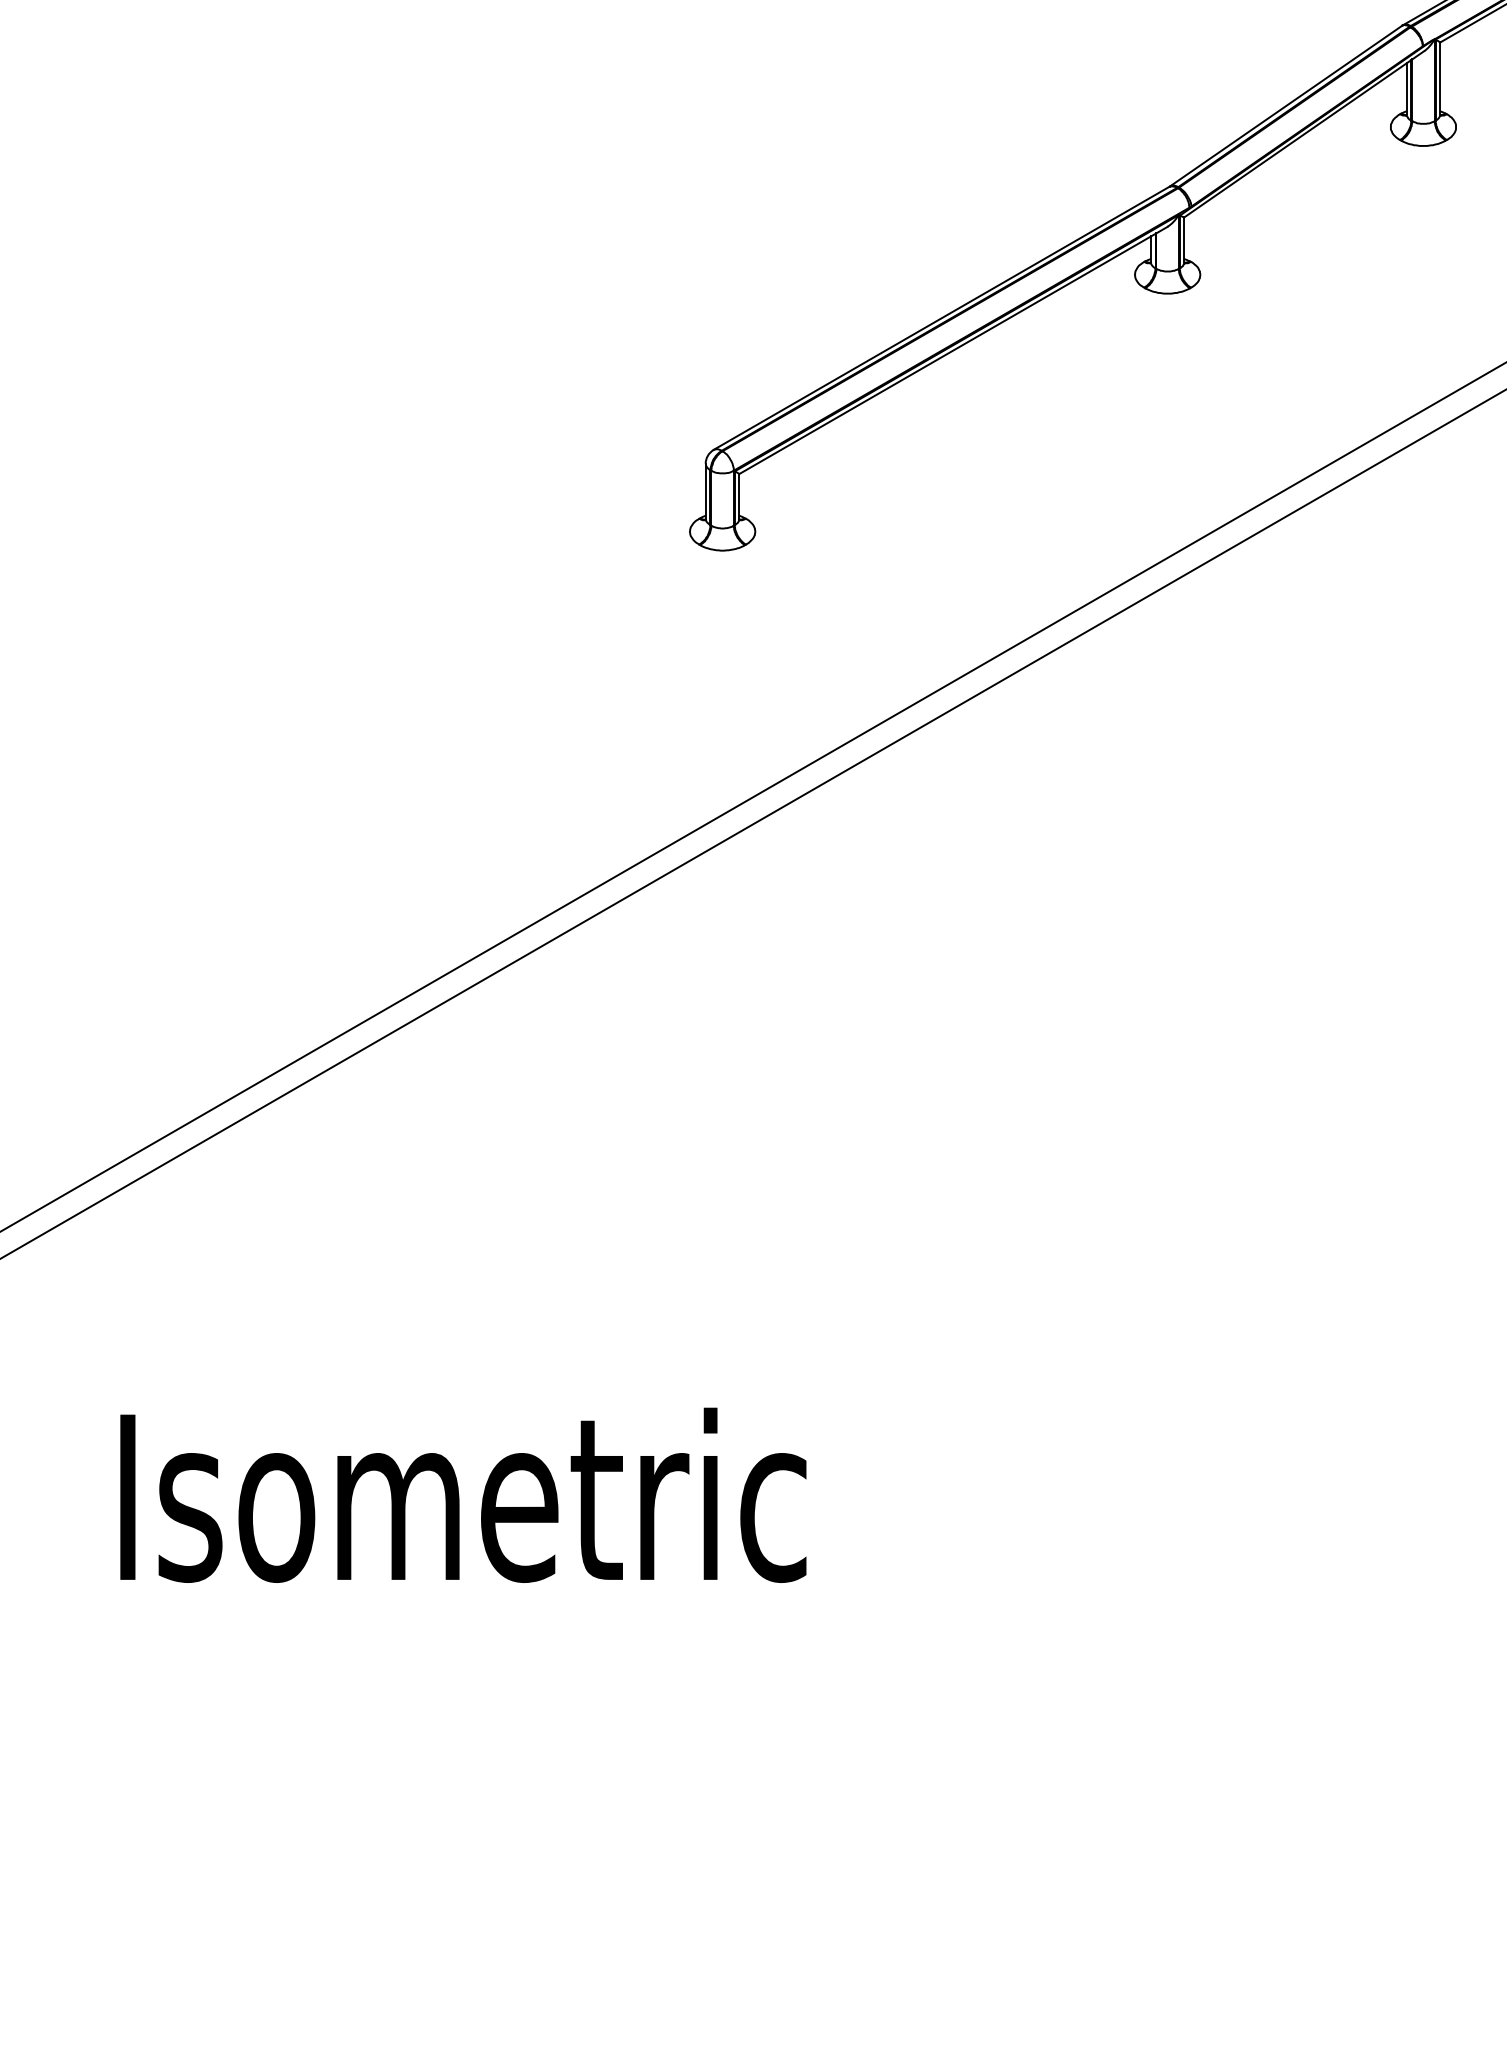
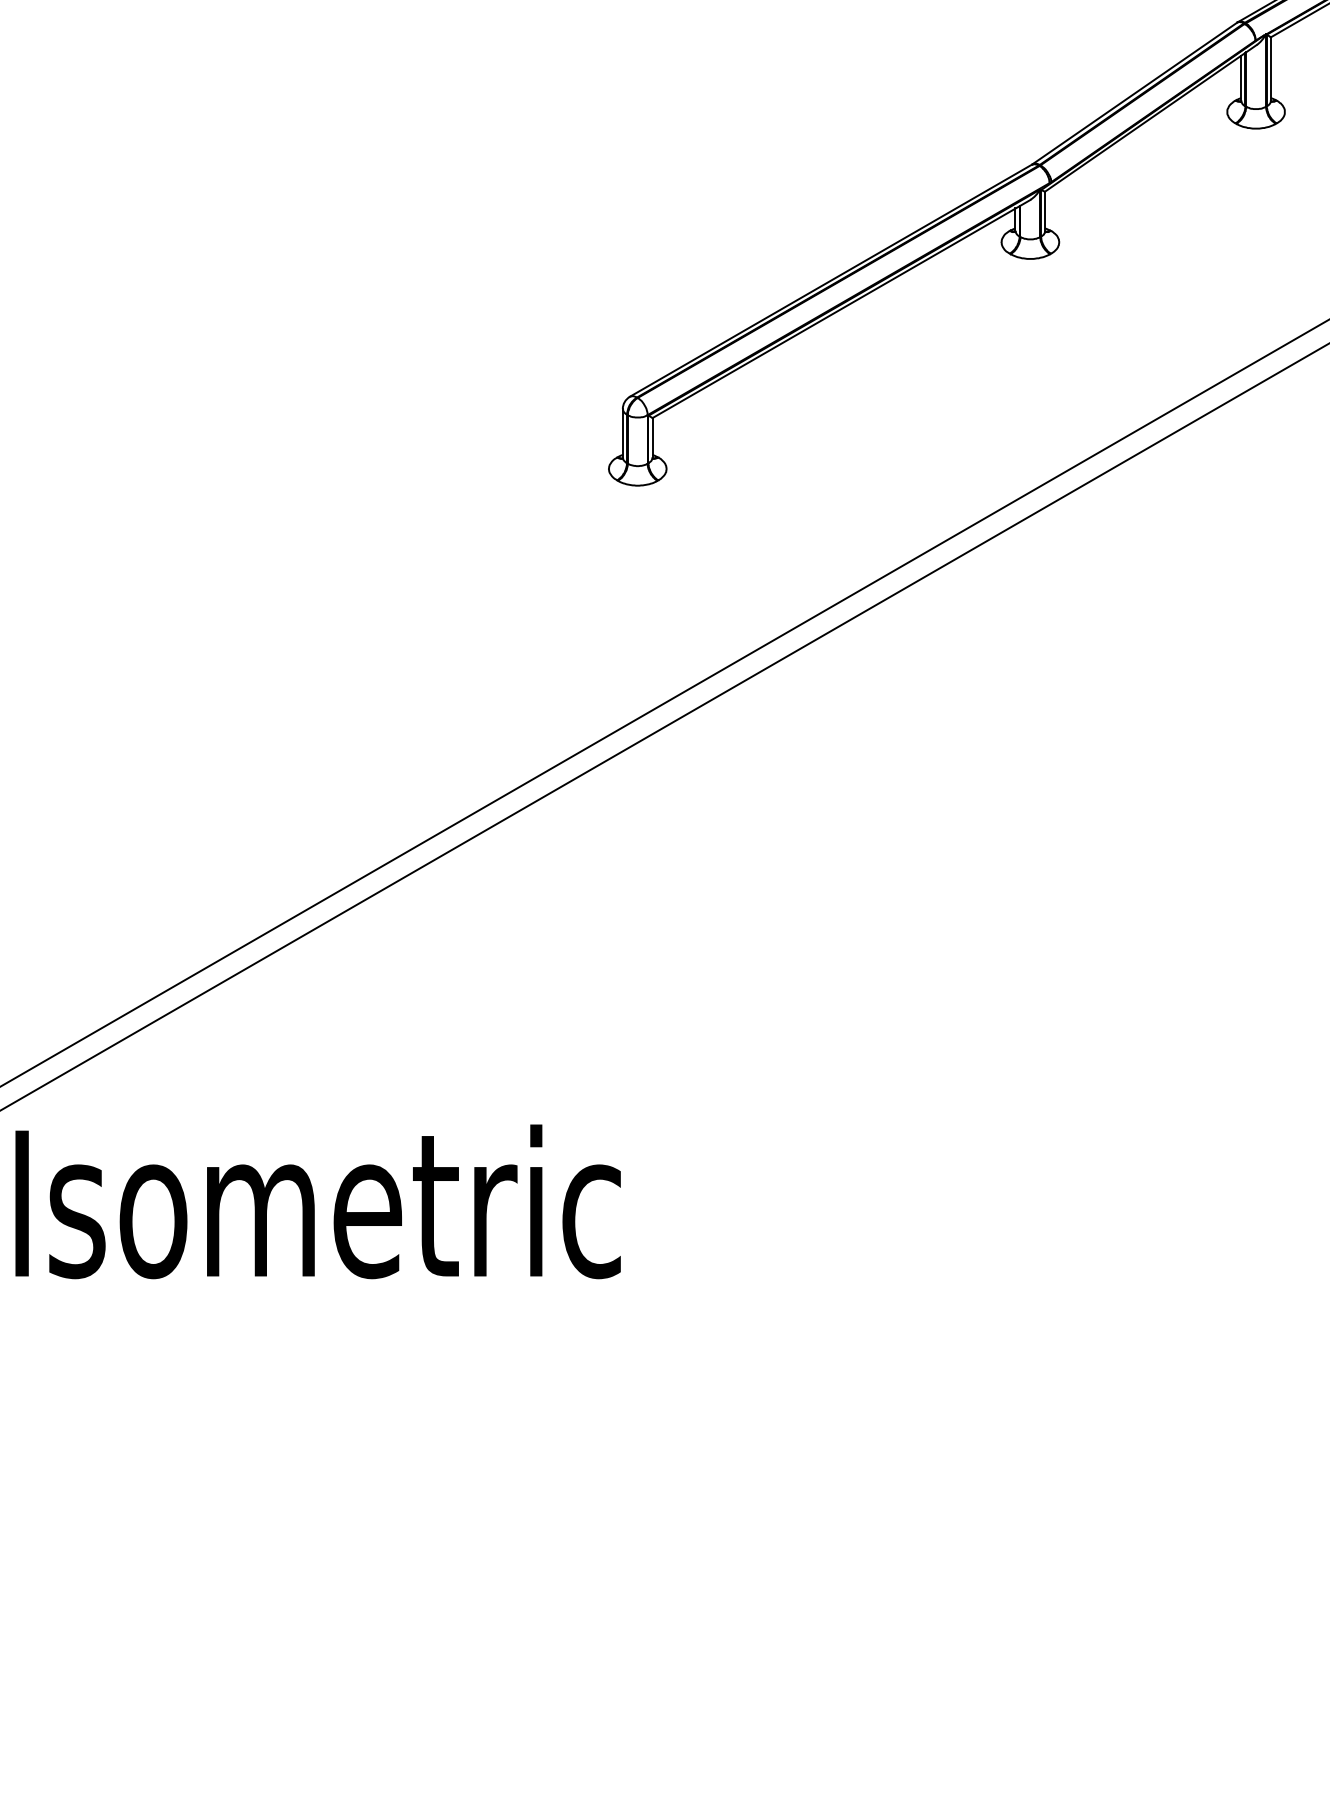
text: (463, 1494) -> (318, 1201), moved

